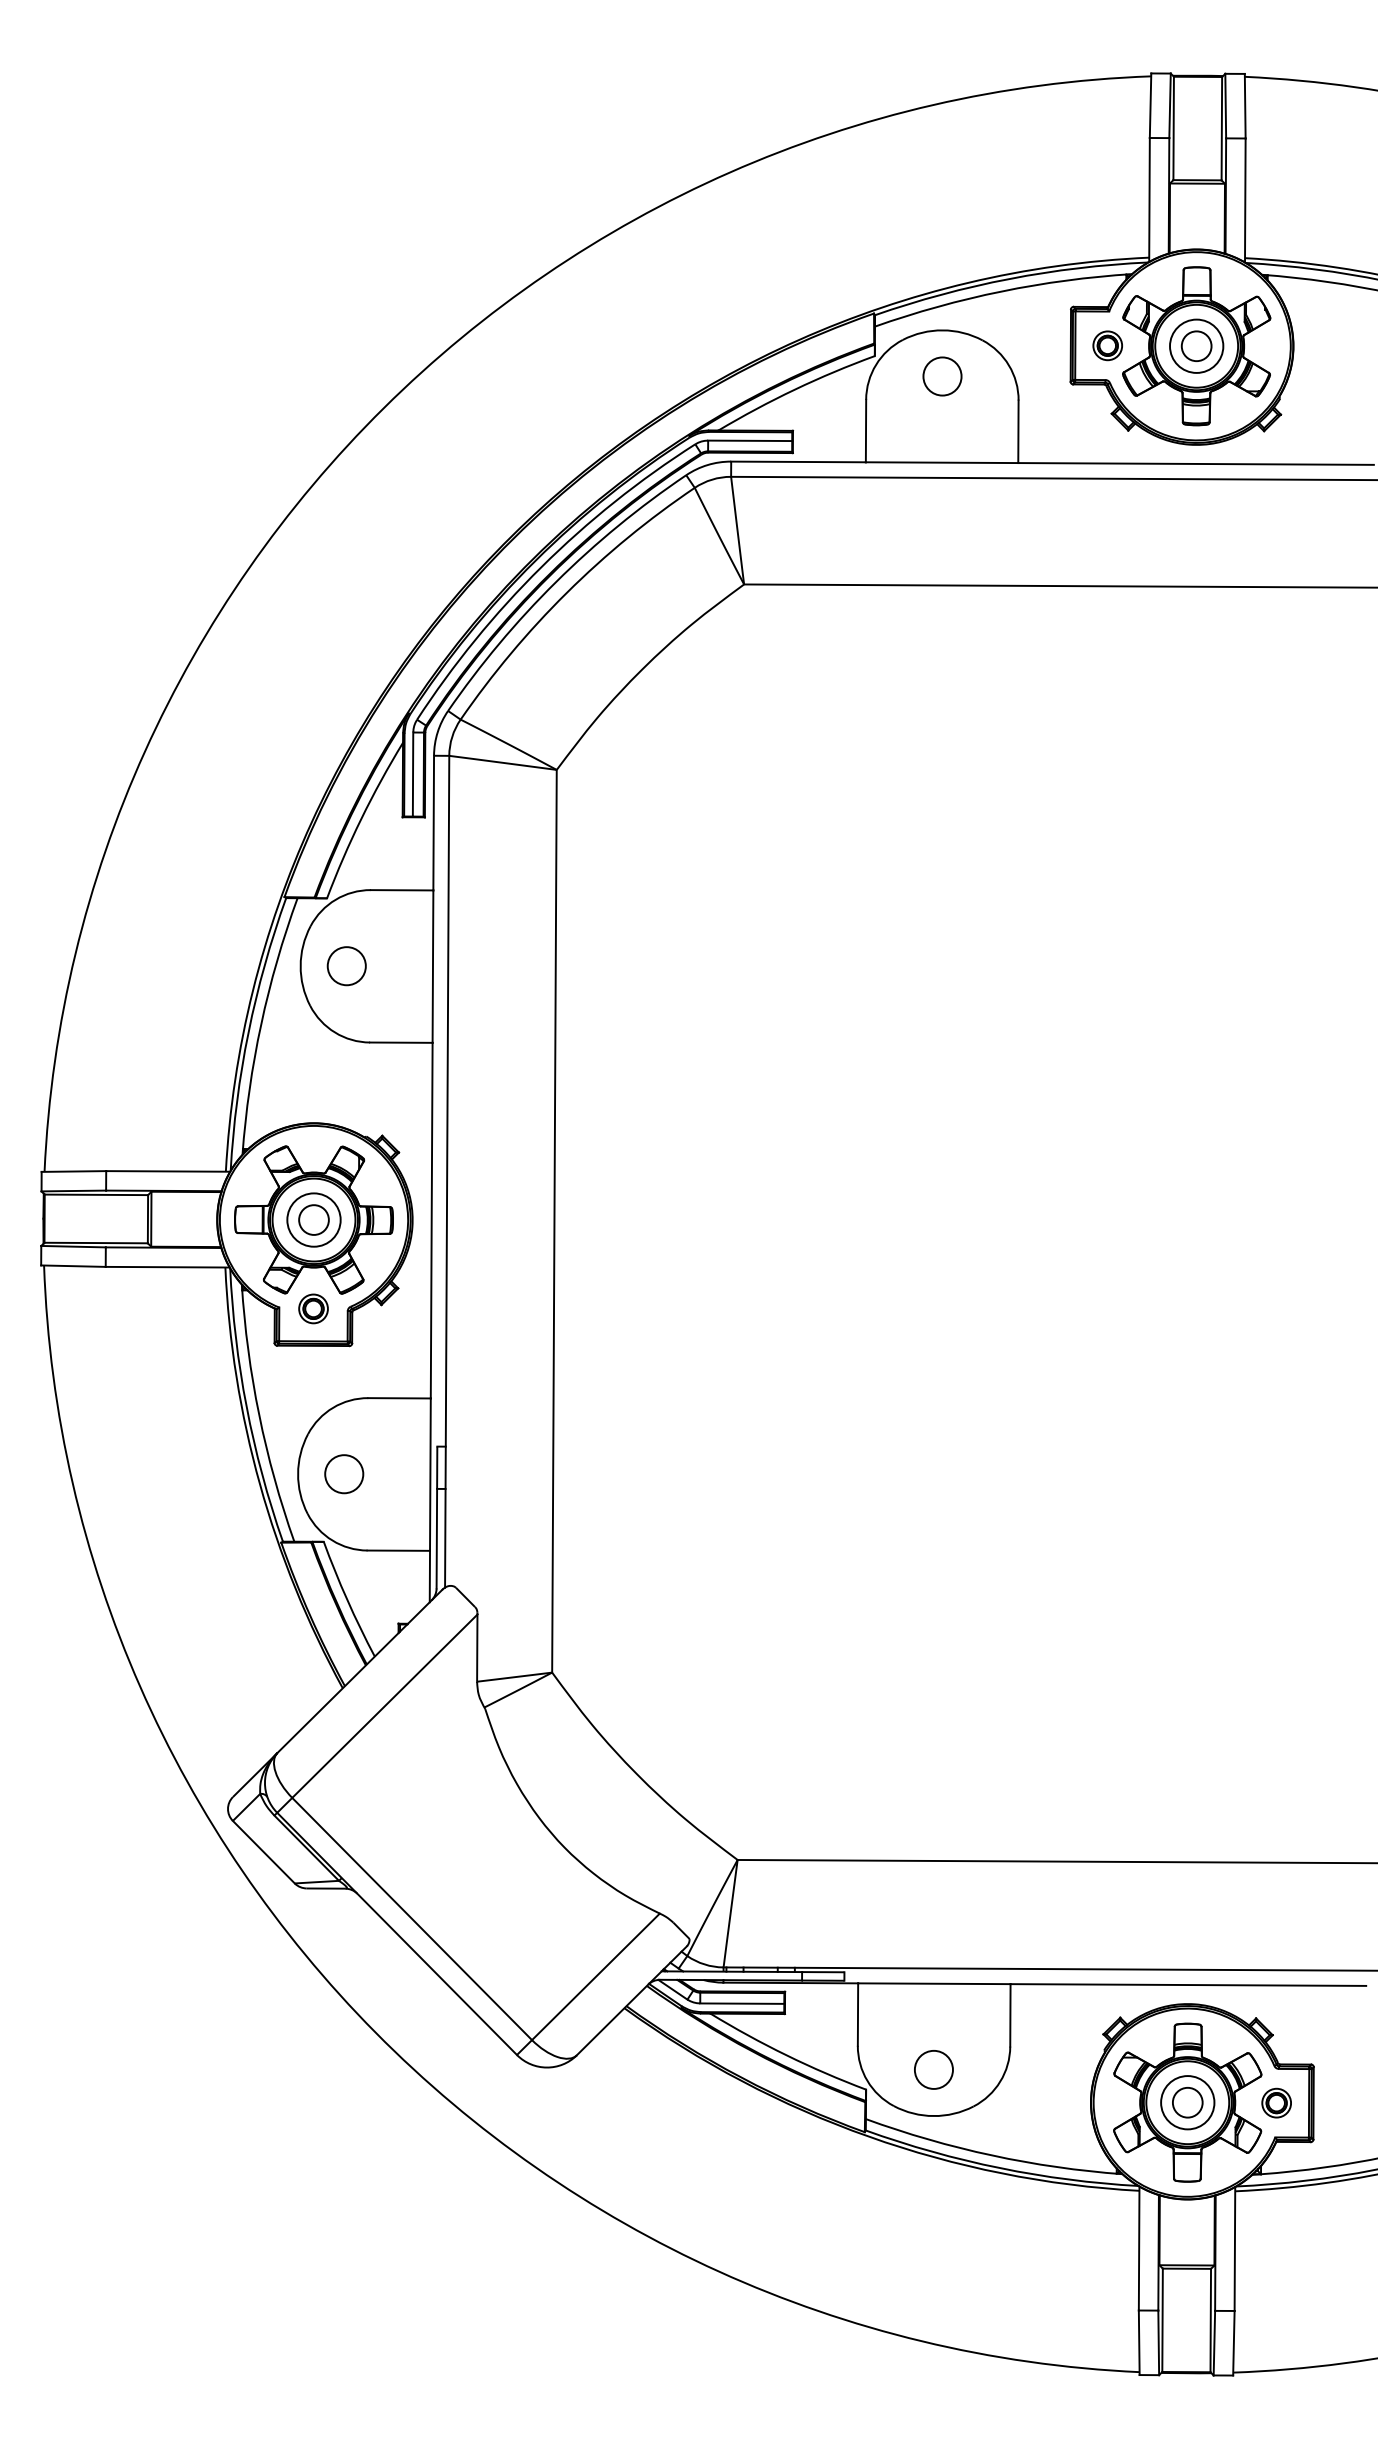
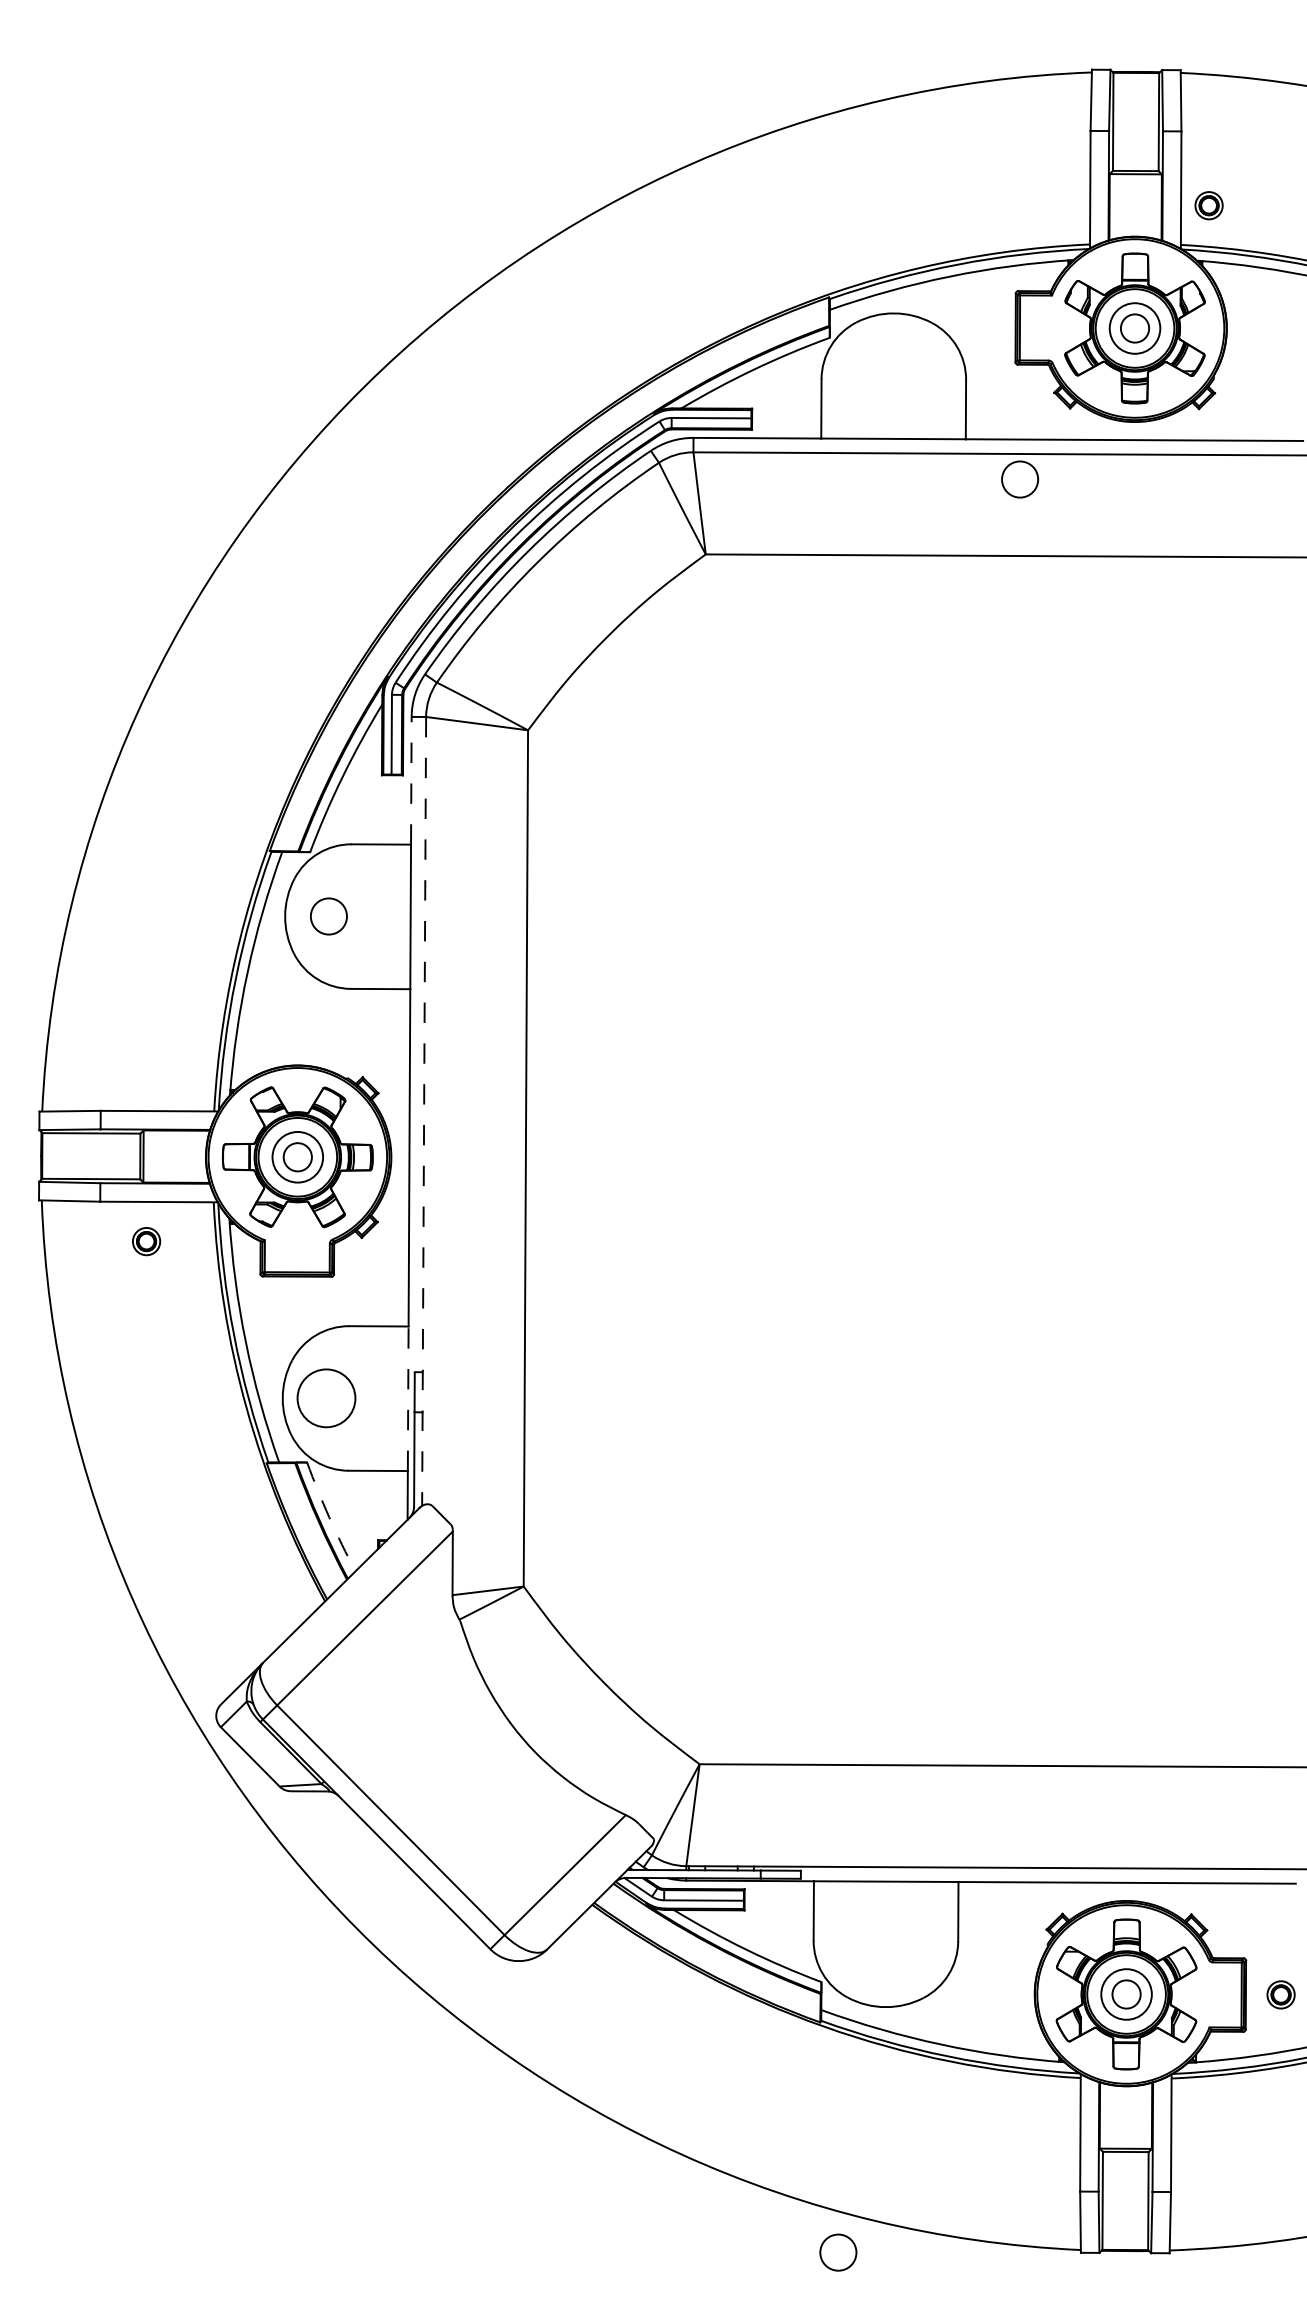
part: (1107, 345) -> (1208, 205), moved
circle: (942, 376) -> (1020, 479), moved
line: (433, 822) -> (411, 780), solid -> dashed
line: (447, 1171) -> (424, 1111), solid -> dashed
part: (313, 1308) -> (146, 1241), moved
circle: (344, 1474) -> (326, 1398), size x1.6
line: (430, 1474) -> (408, 1398), solid -> dashed
arc: (347, 1600) -> (329, 1518), solid -> dashed
circle: (933, 2069) -> (837, 2252), moved
part: (1276, 2102) -> (1280, 1994), moved

